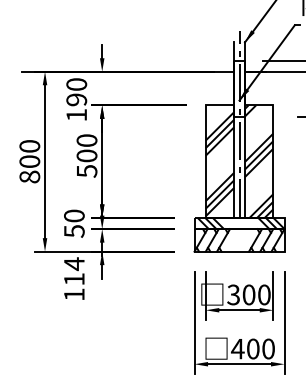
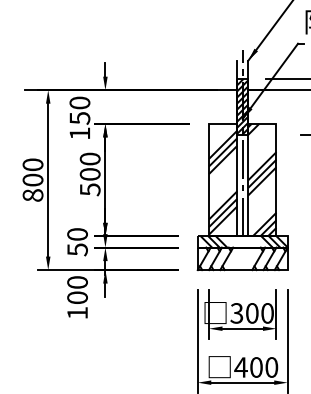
hatch: (239, 88) -> (242, 106), added
text: (76, 100) -> (79, 118), 190 -> 150
text: (74, 271) -> (77, 289), 114 -> 100

